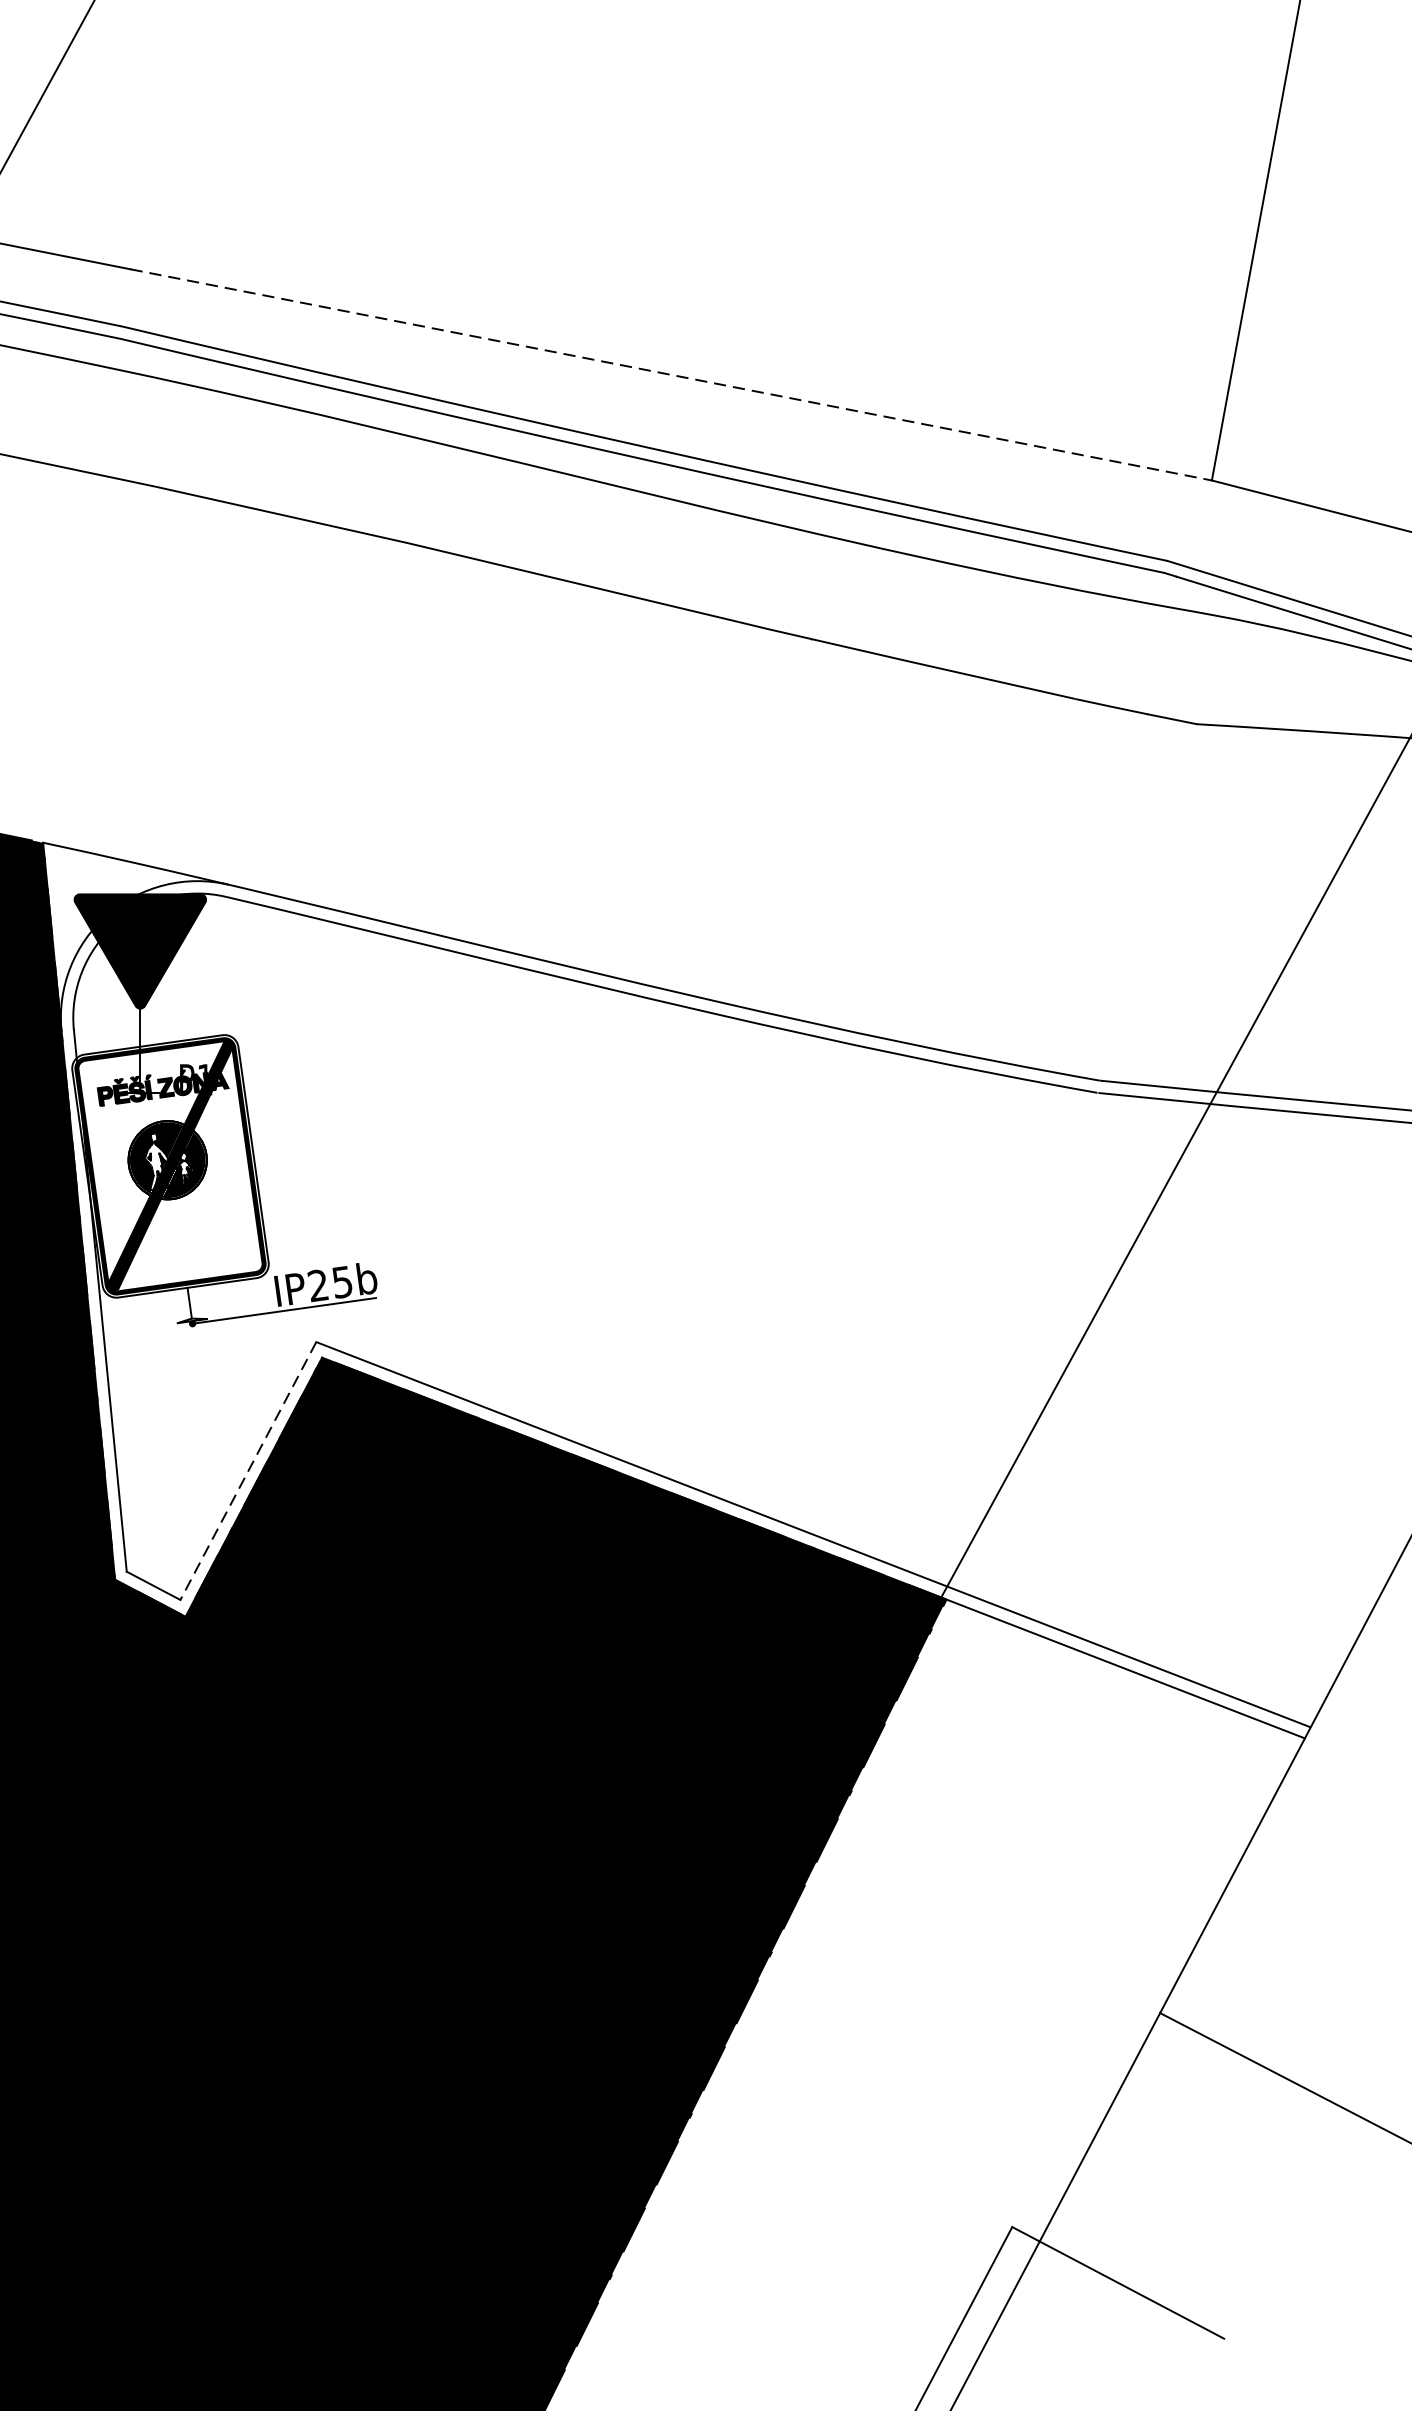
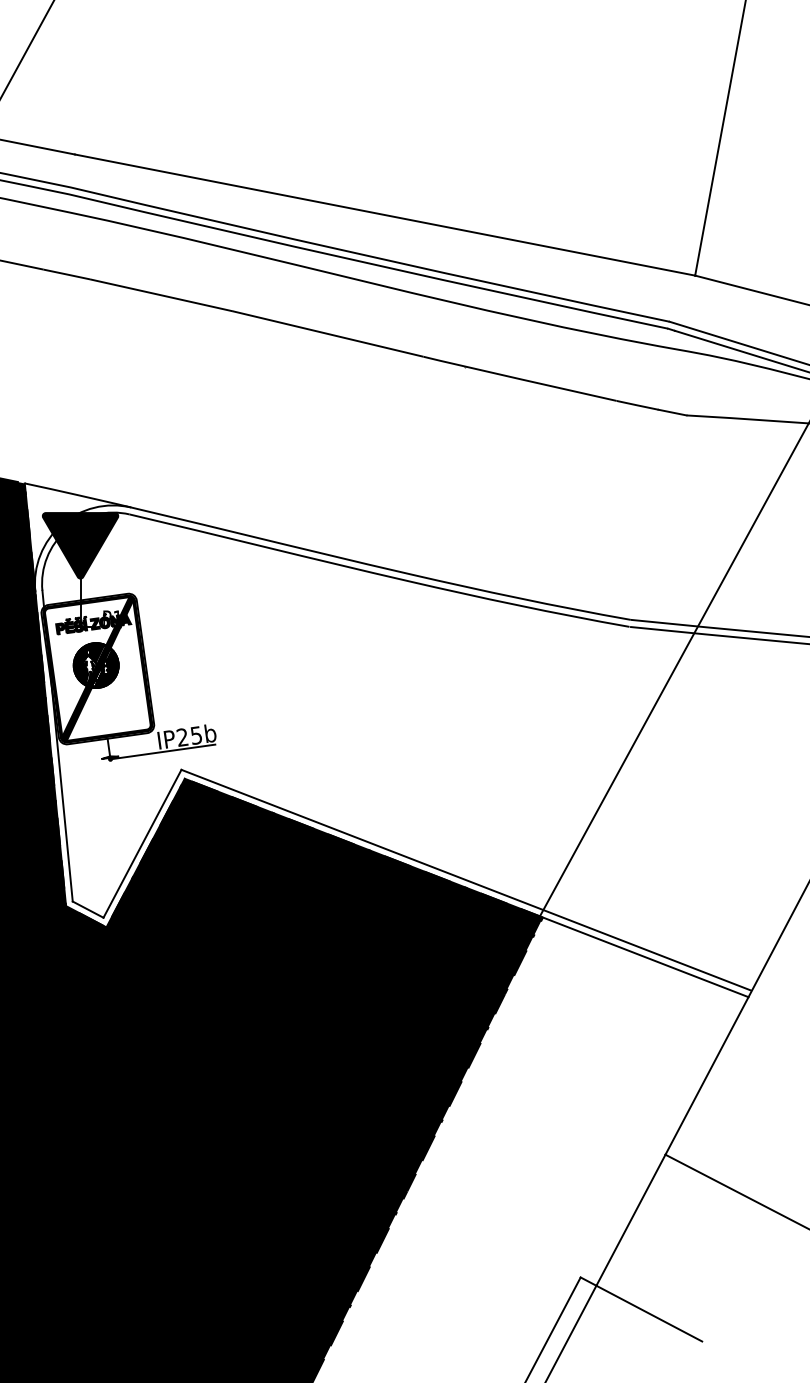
line: (672, 375) -> (385, 215), dashed -> solid
line: (248, 1470) -> (142, 843), dashed -> solid

